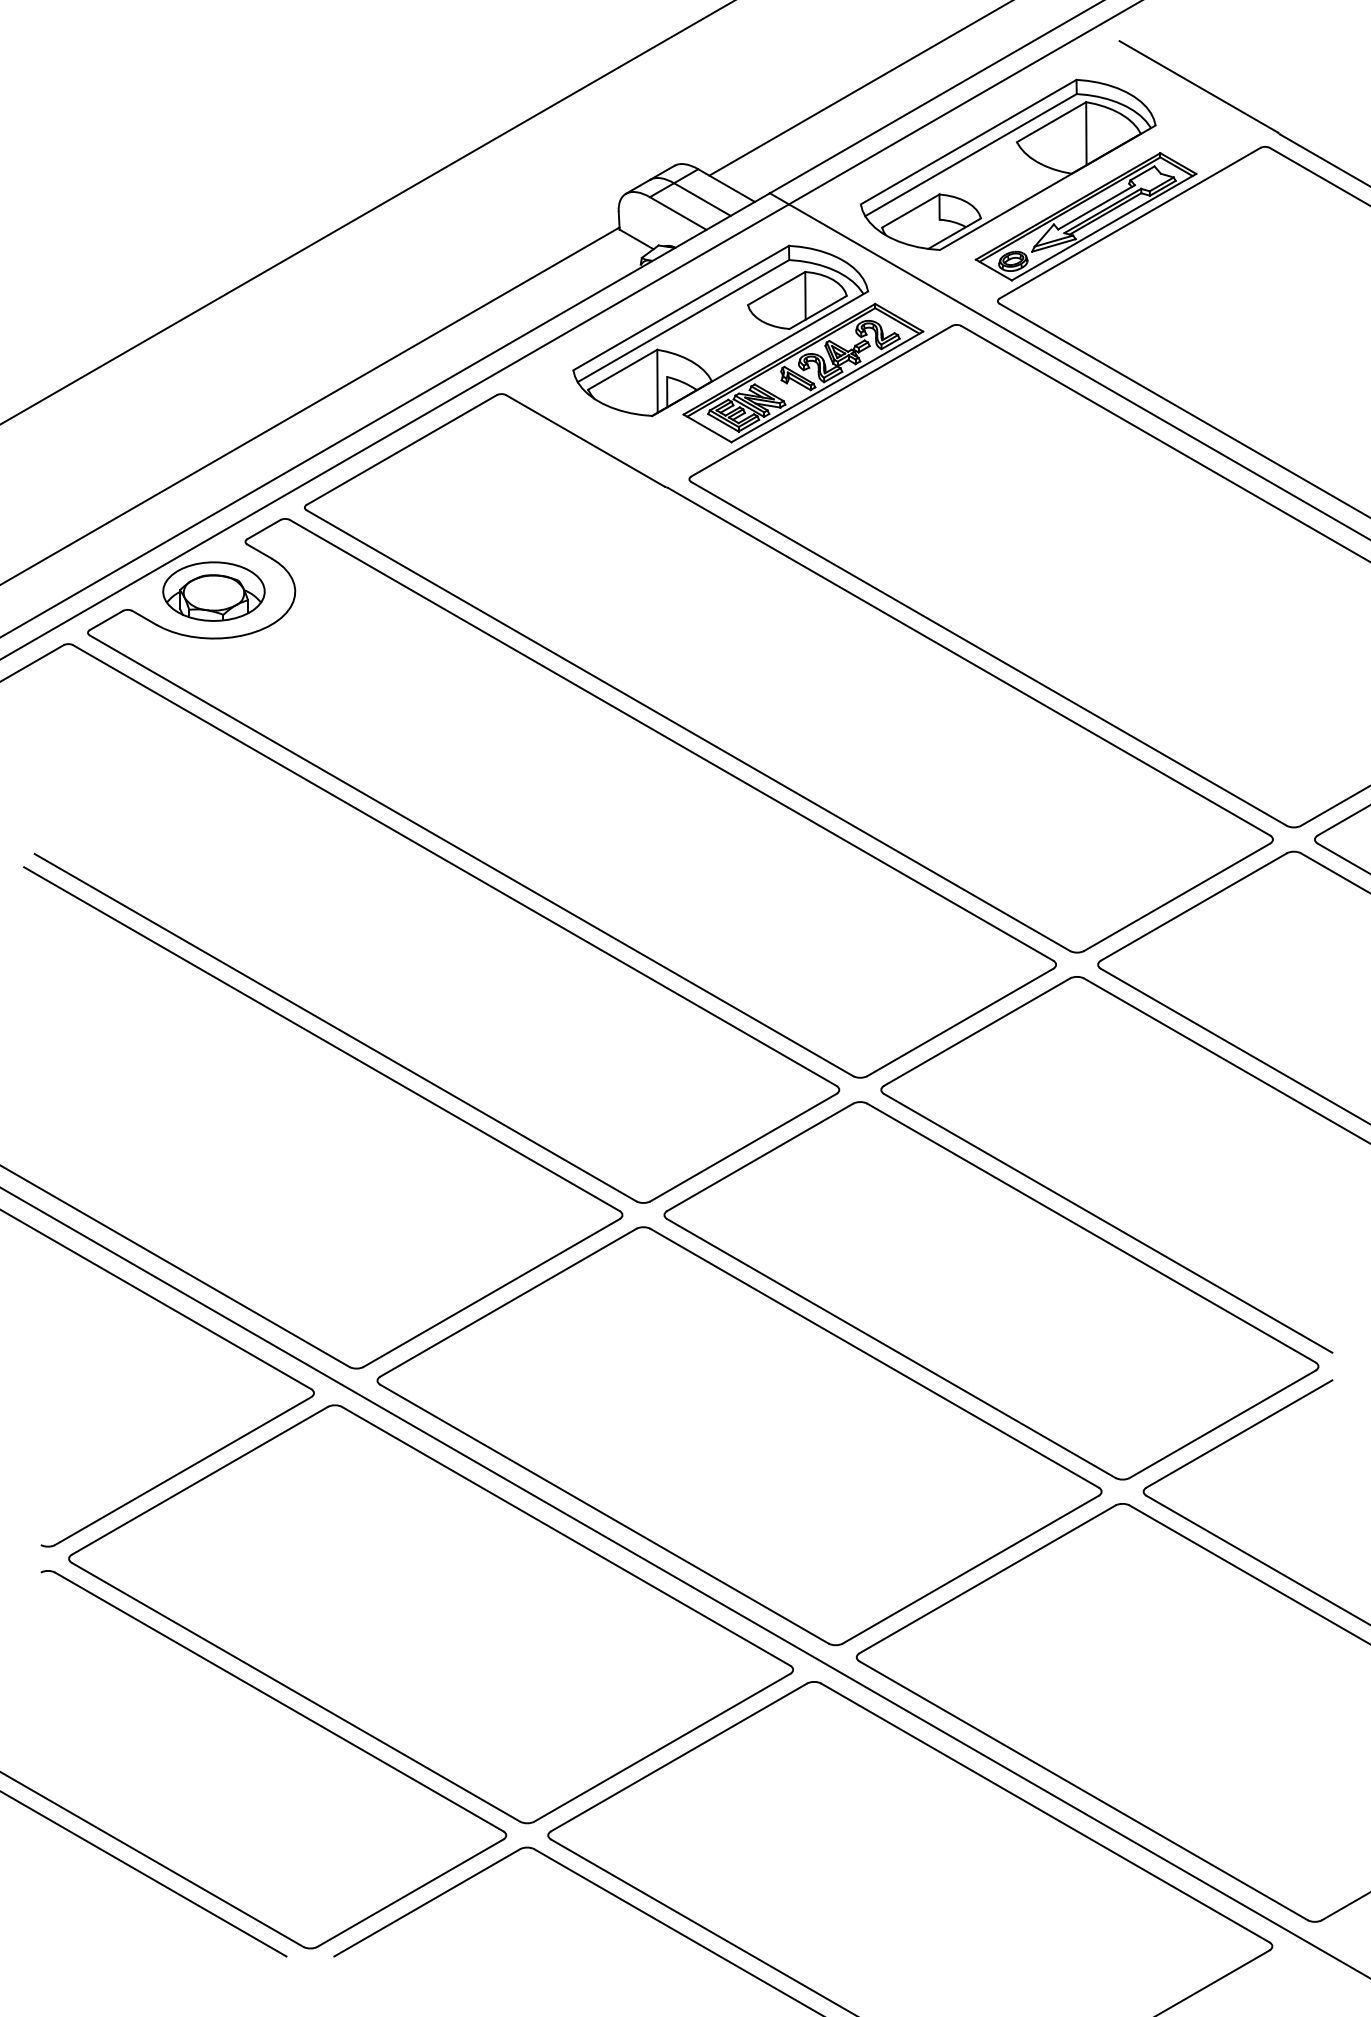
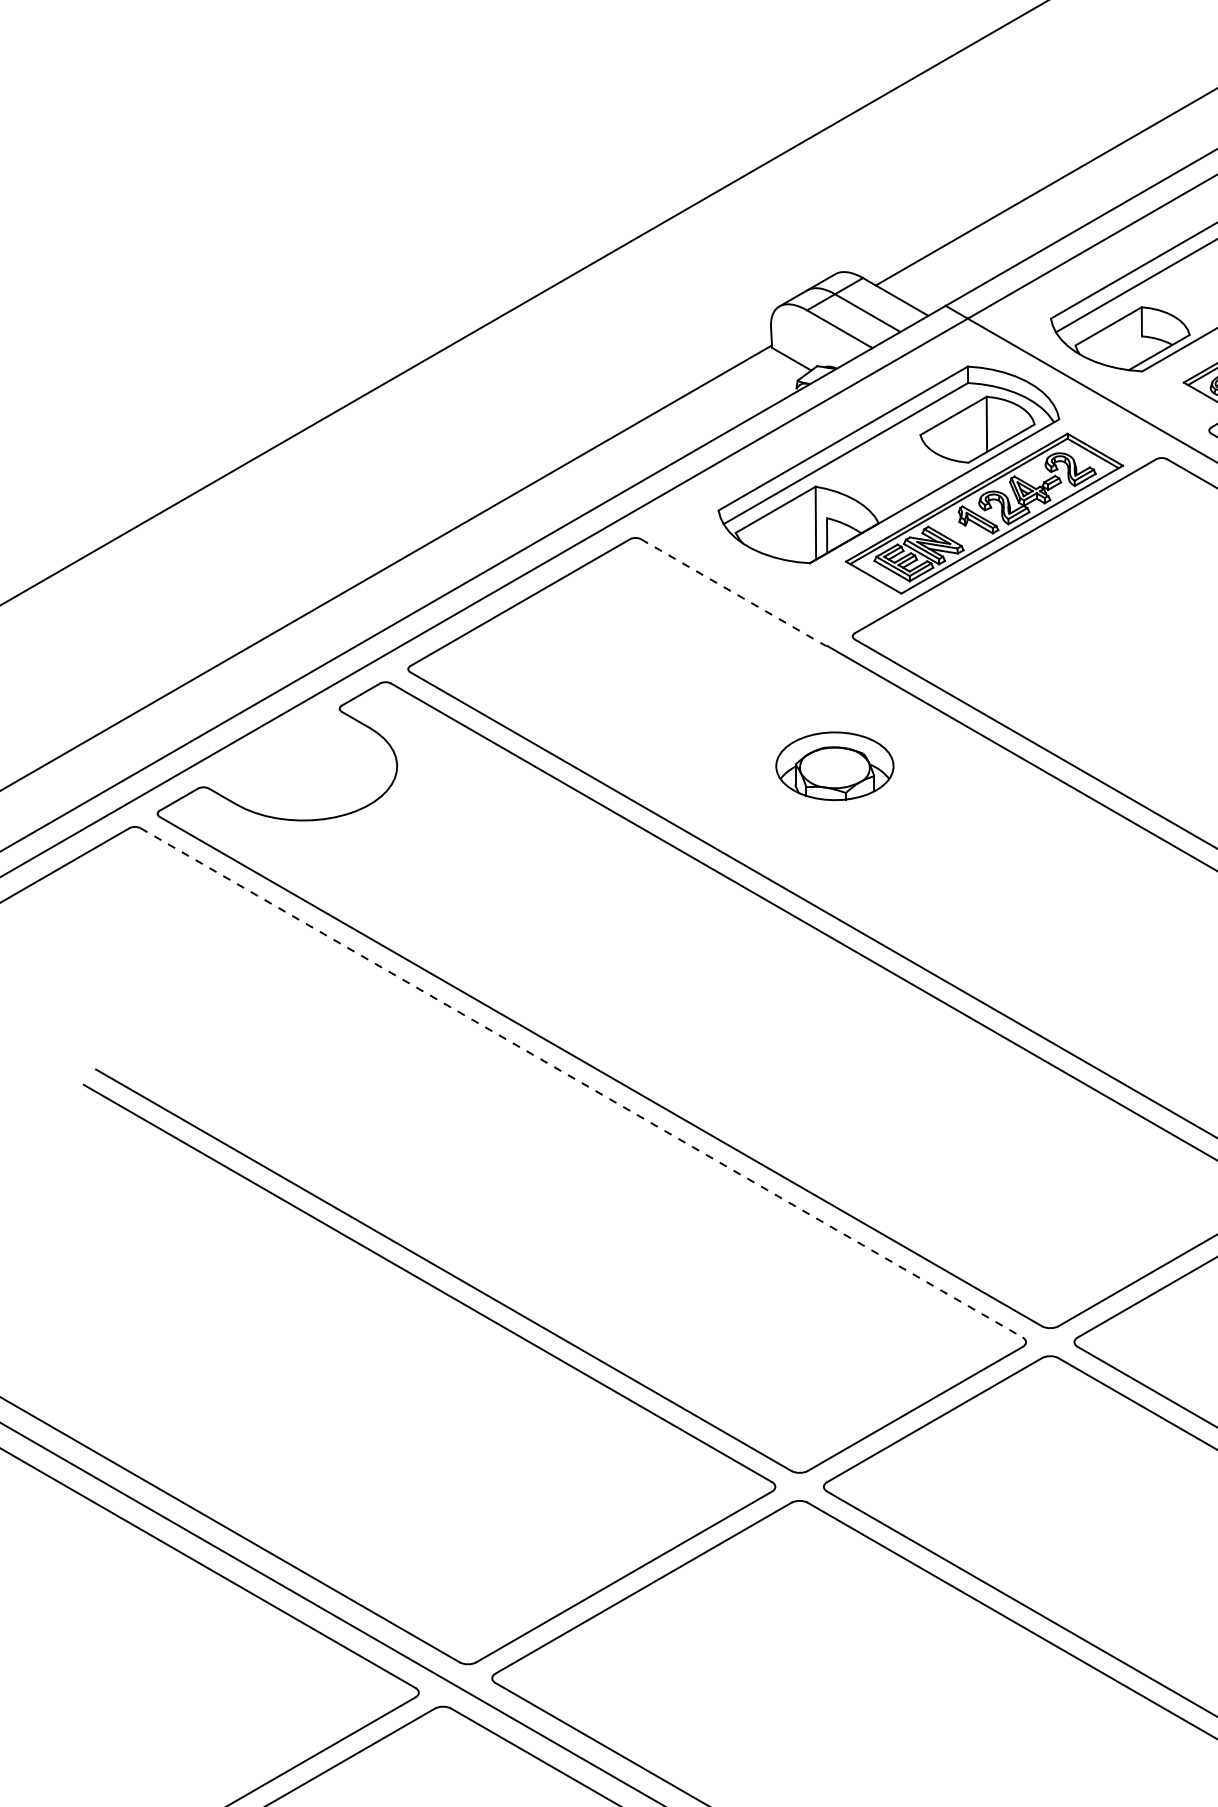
line: (585, 441) -> (732, 592), solid -> dashed
part: (213, 591) -> (834, 766), moved
line: (454, 865) -> (581, 1082), solid -> dashed

